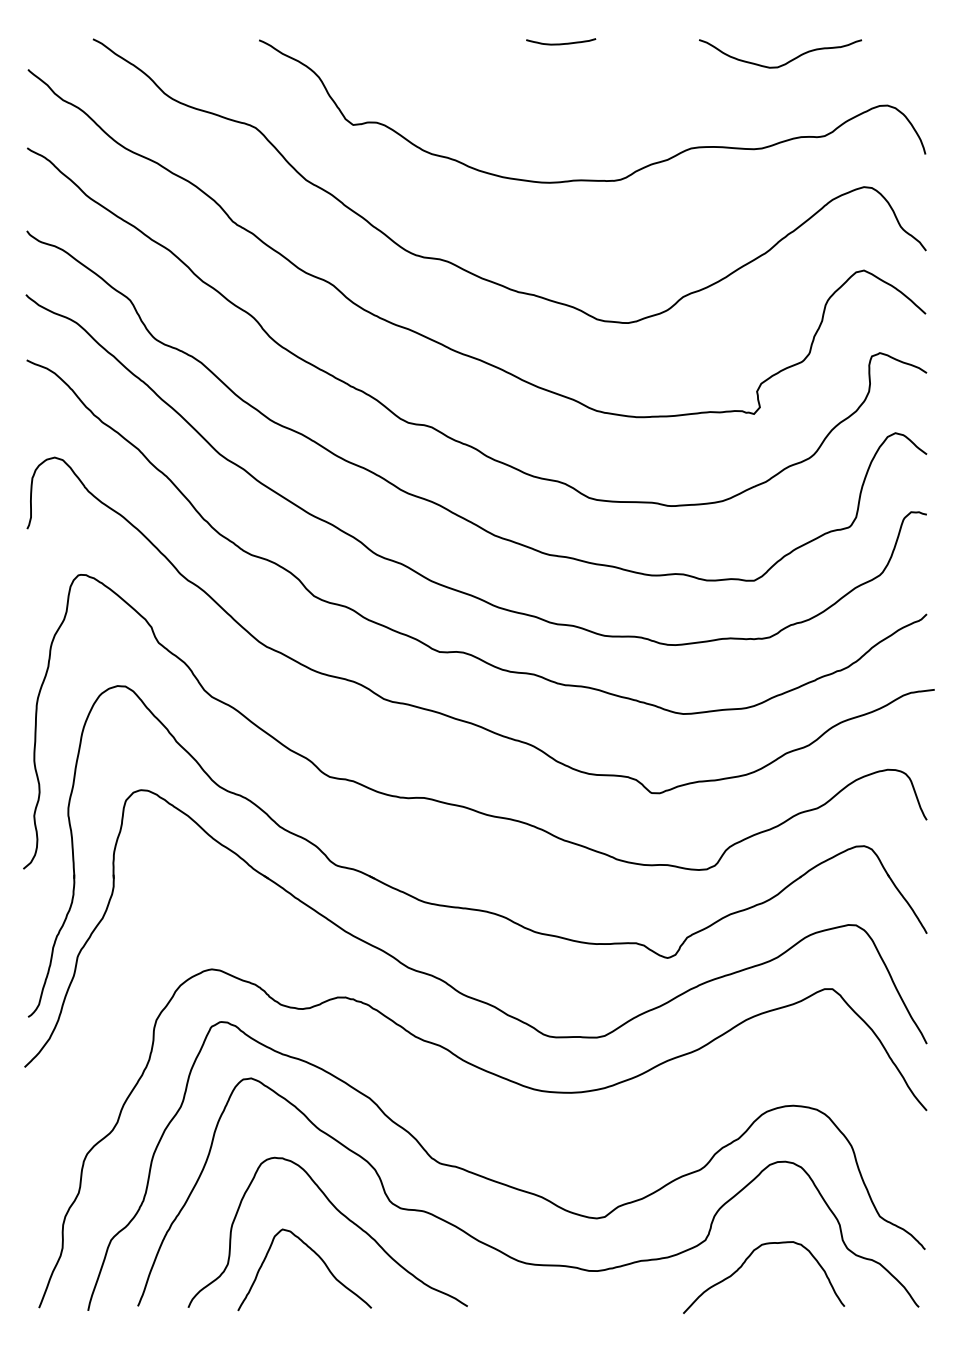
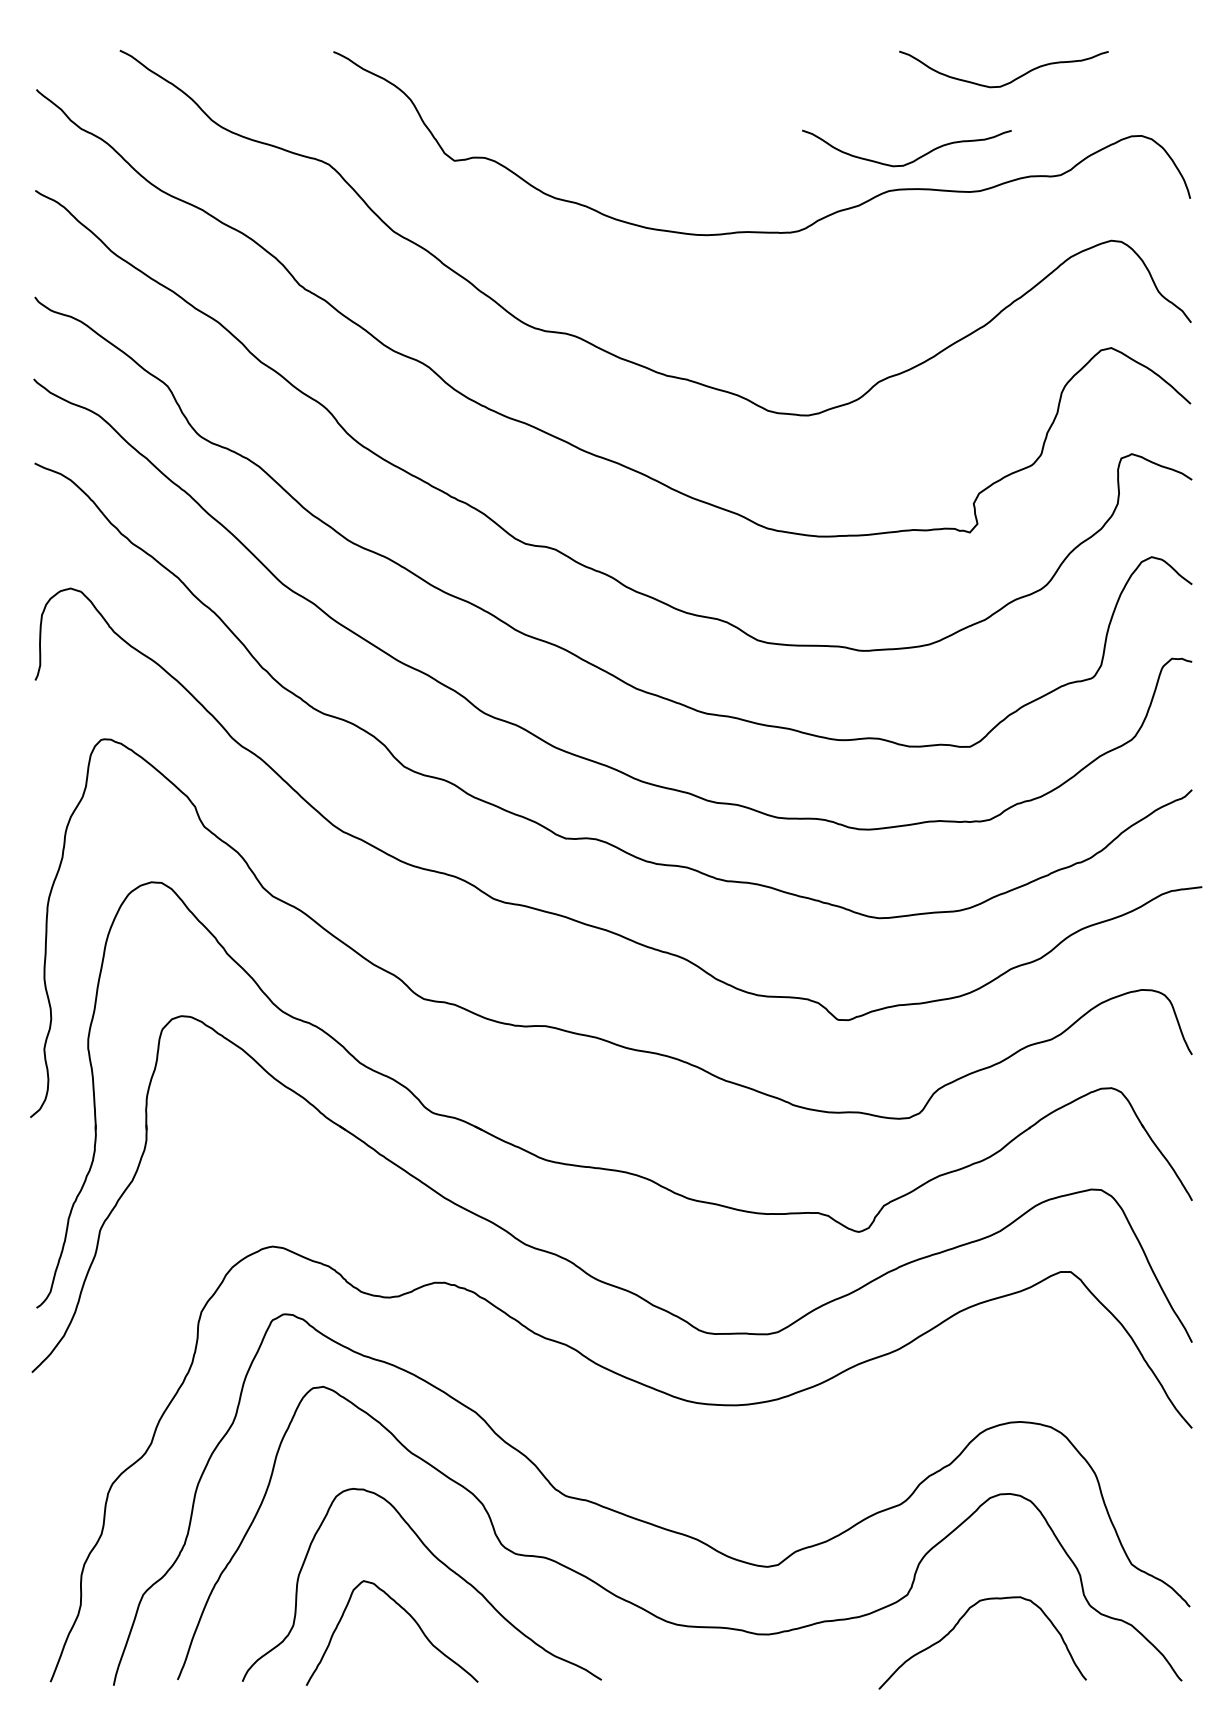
curve: (560, 43) -> (721, 56), removed
curve: (710, 123) -> (914, 159), added

